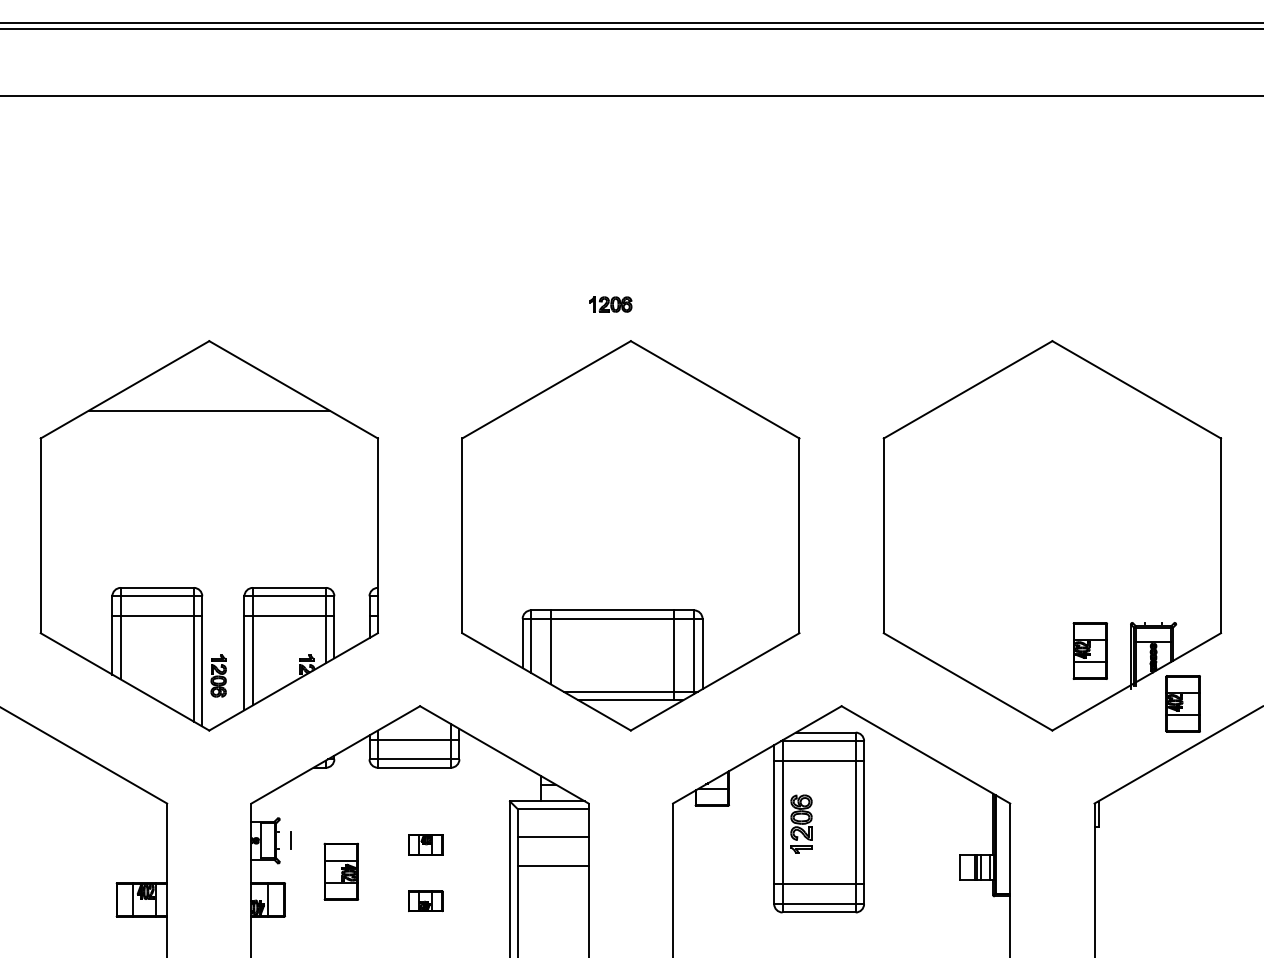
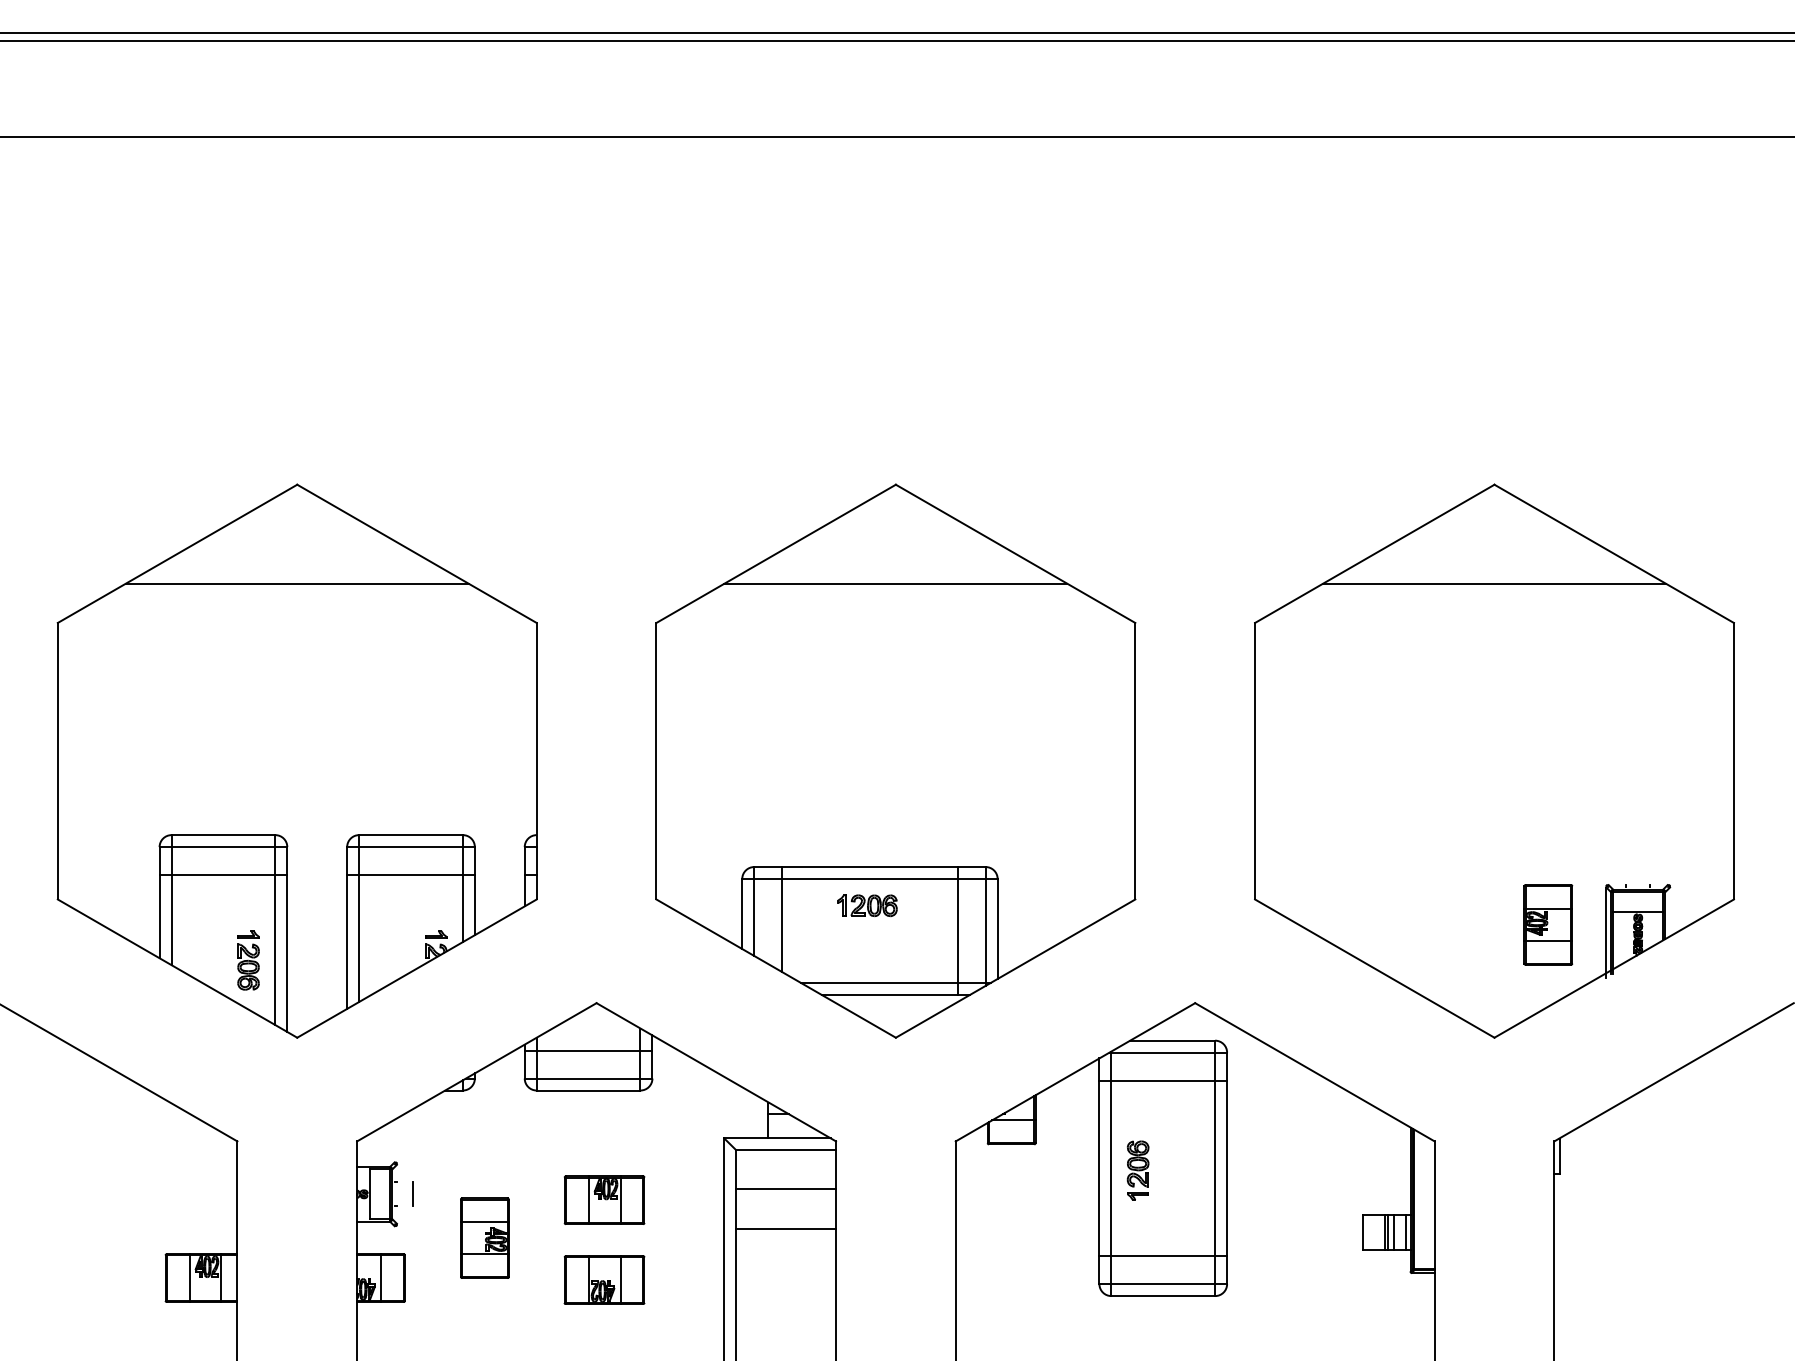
part: (610, 304) -> (867, 905), moved
line: (630, 410) -> (895, 583), added
line: (1052, 410) -> (1494, 583), added
part: (218, 676) -> (248, 960), moved
part: (1183, 703) -> (1680, 999), removed
part: (801, 824) -> (1137, 1170), size x0.71
part: (425, 844) -> (604, 1199), size x1.67
part: (425, 900) -> (604, 1279), size x1.67

